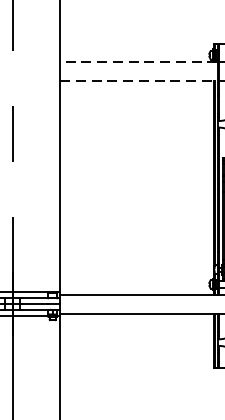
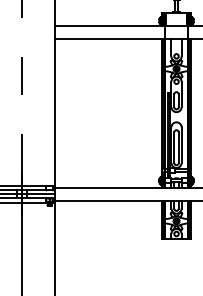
line: (138, 61) -> (109, 25), dashed -> solid
line: (138, 80) -> (109, 38), dashed -> solid

